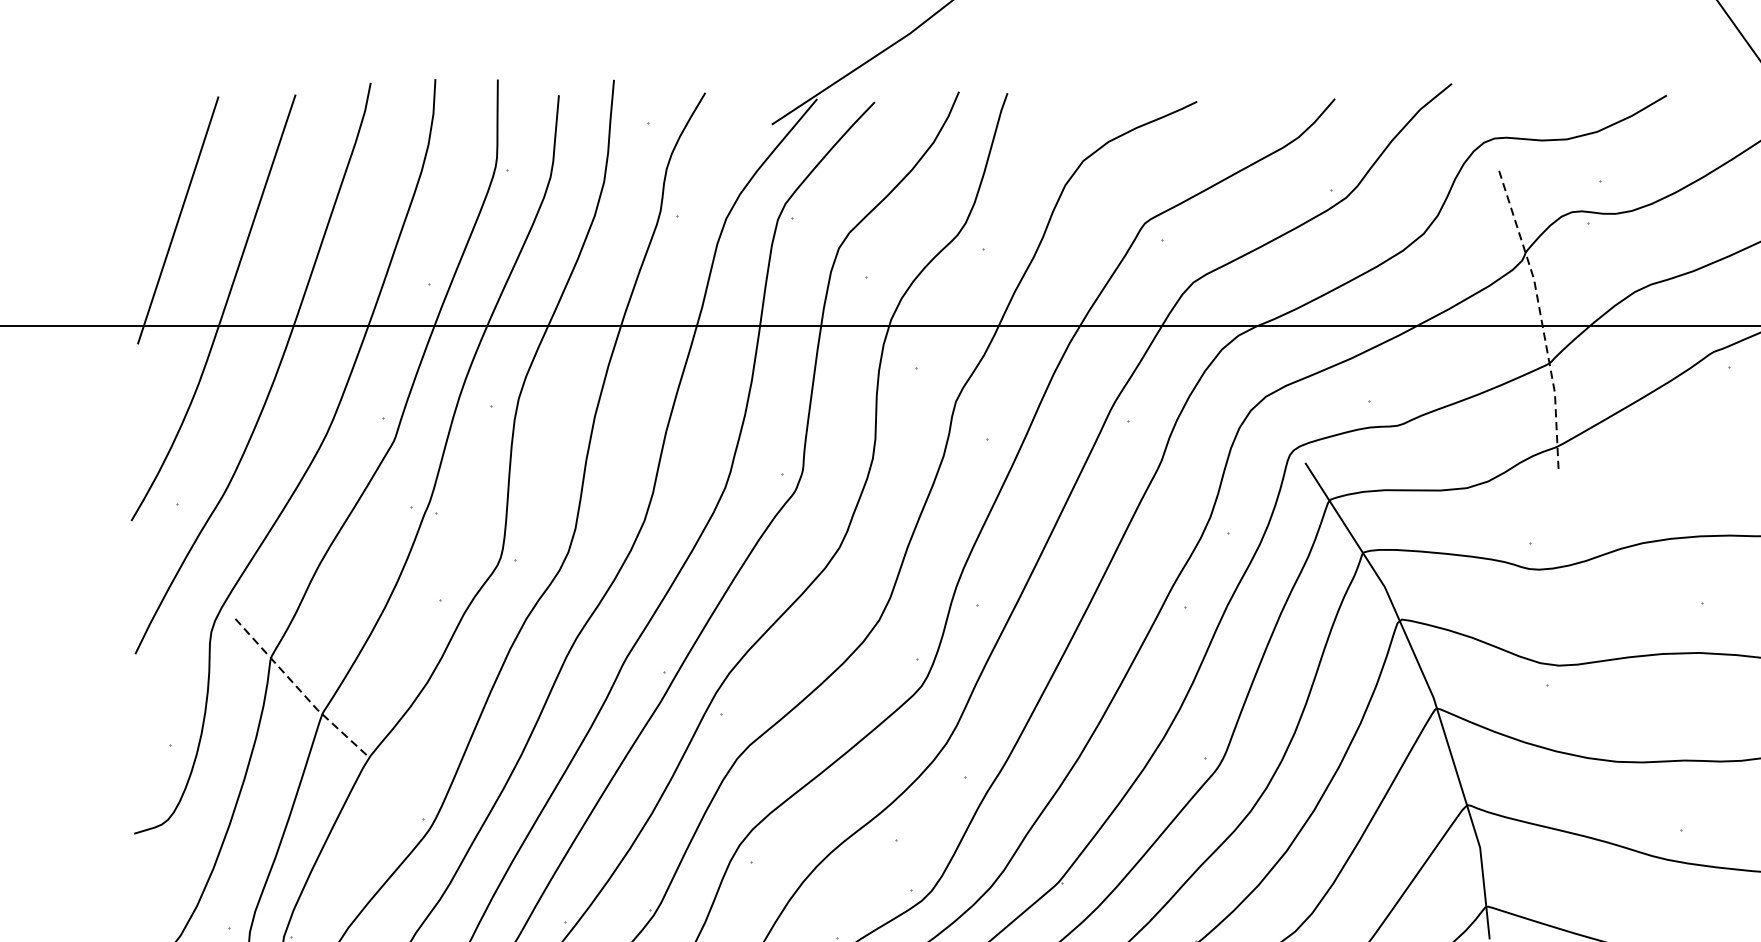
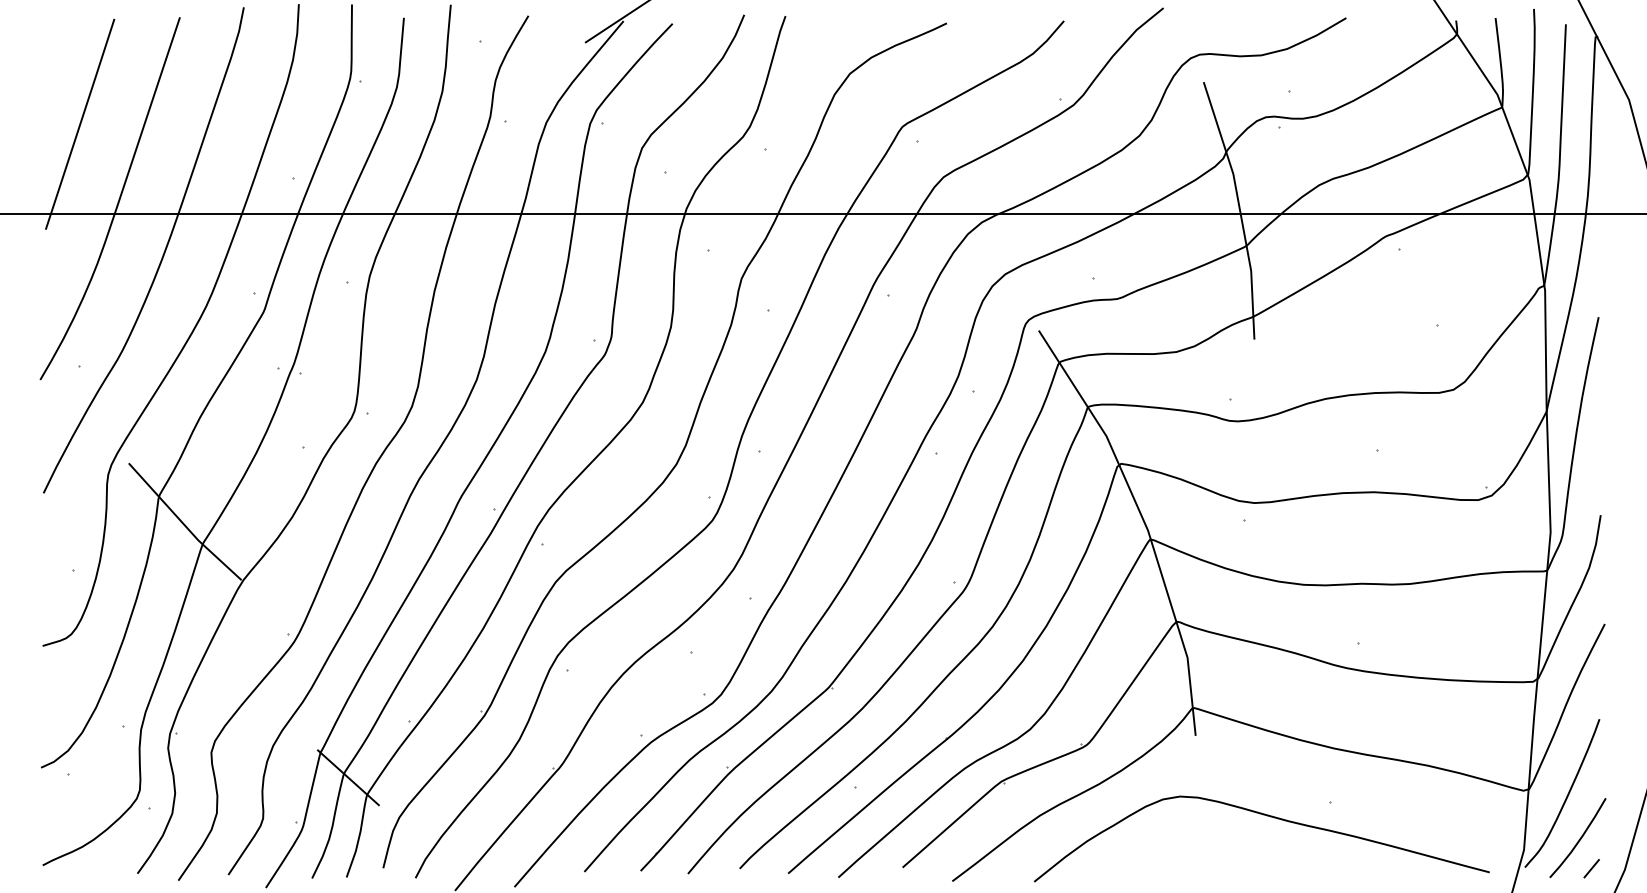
line: (1541, 320) -> (1239, 209), dashed -> solid
line: (299, 690) -> (183, 524), dashed -> solid

